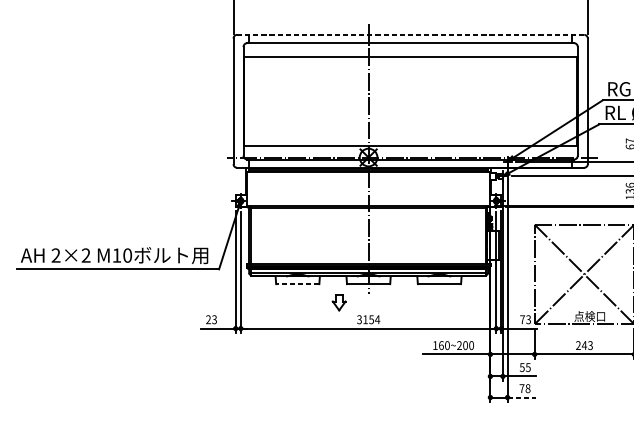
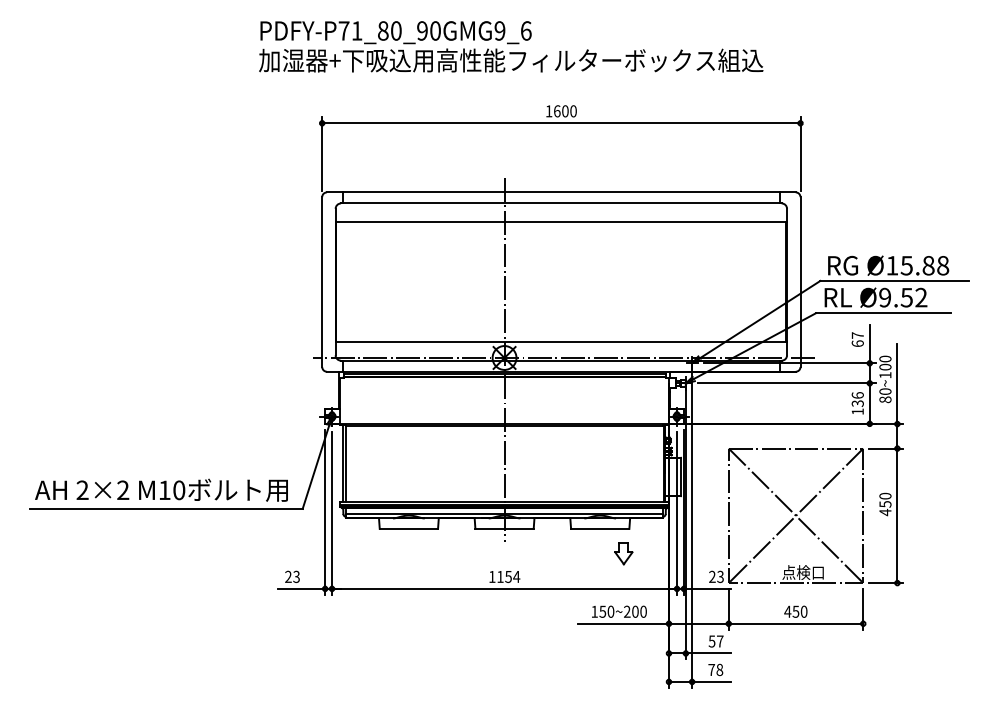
line: (410, 34) -> (560, 192), dashed -> solid
line: (297, 283) -> (408, 528), dashed -> solid
part: (338, 302) -> (623, 553), moved
text: (358, 319) -> (491, 576), 3154 -> 1154
text: (522, 319) -> (712, 576), 73 -> 23
text: (441, 345) -> (602, 611), 160~200 -> 150~200
text: (584, 345) -> (795, 611), 243 -> 450
text: (527, 367) -> (719, 641), 55 -> 57
line: (521, 397) -> (711, 681), dashed -> solid

